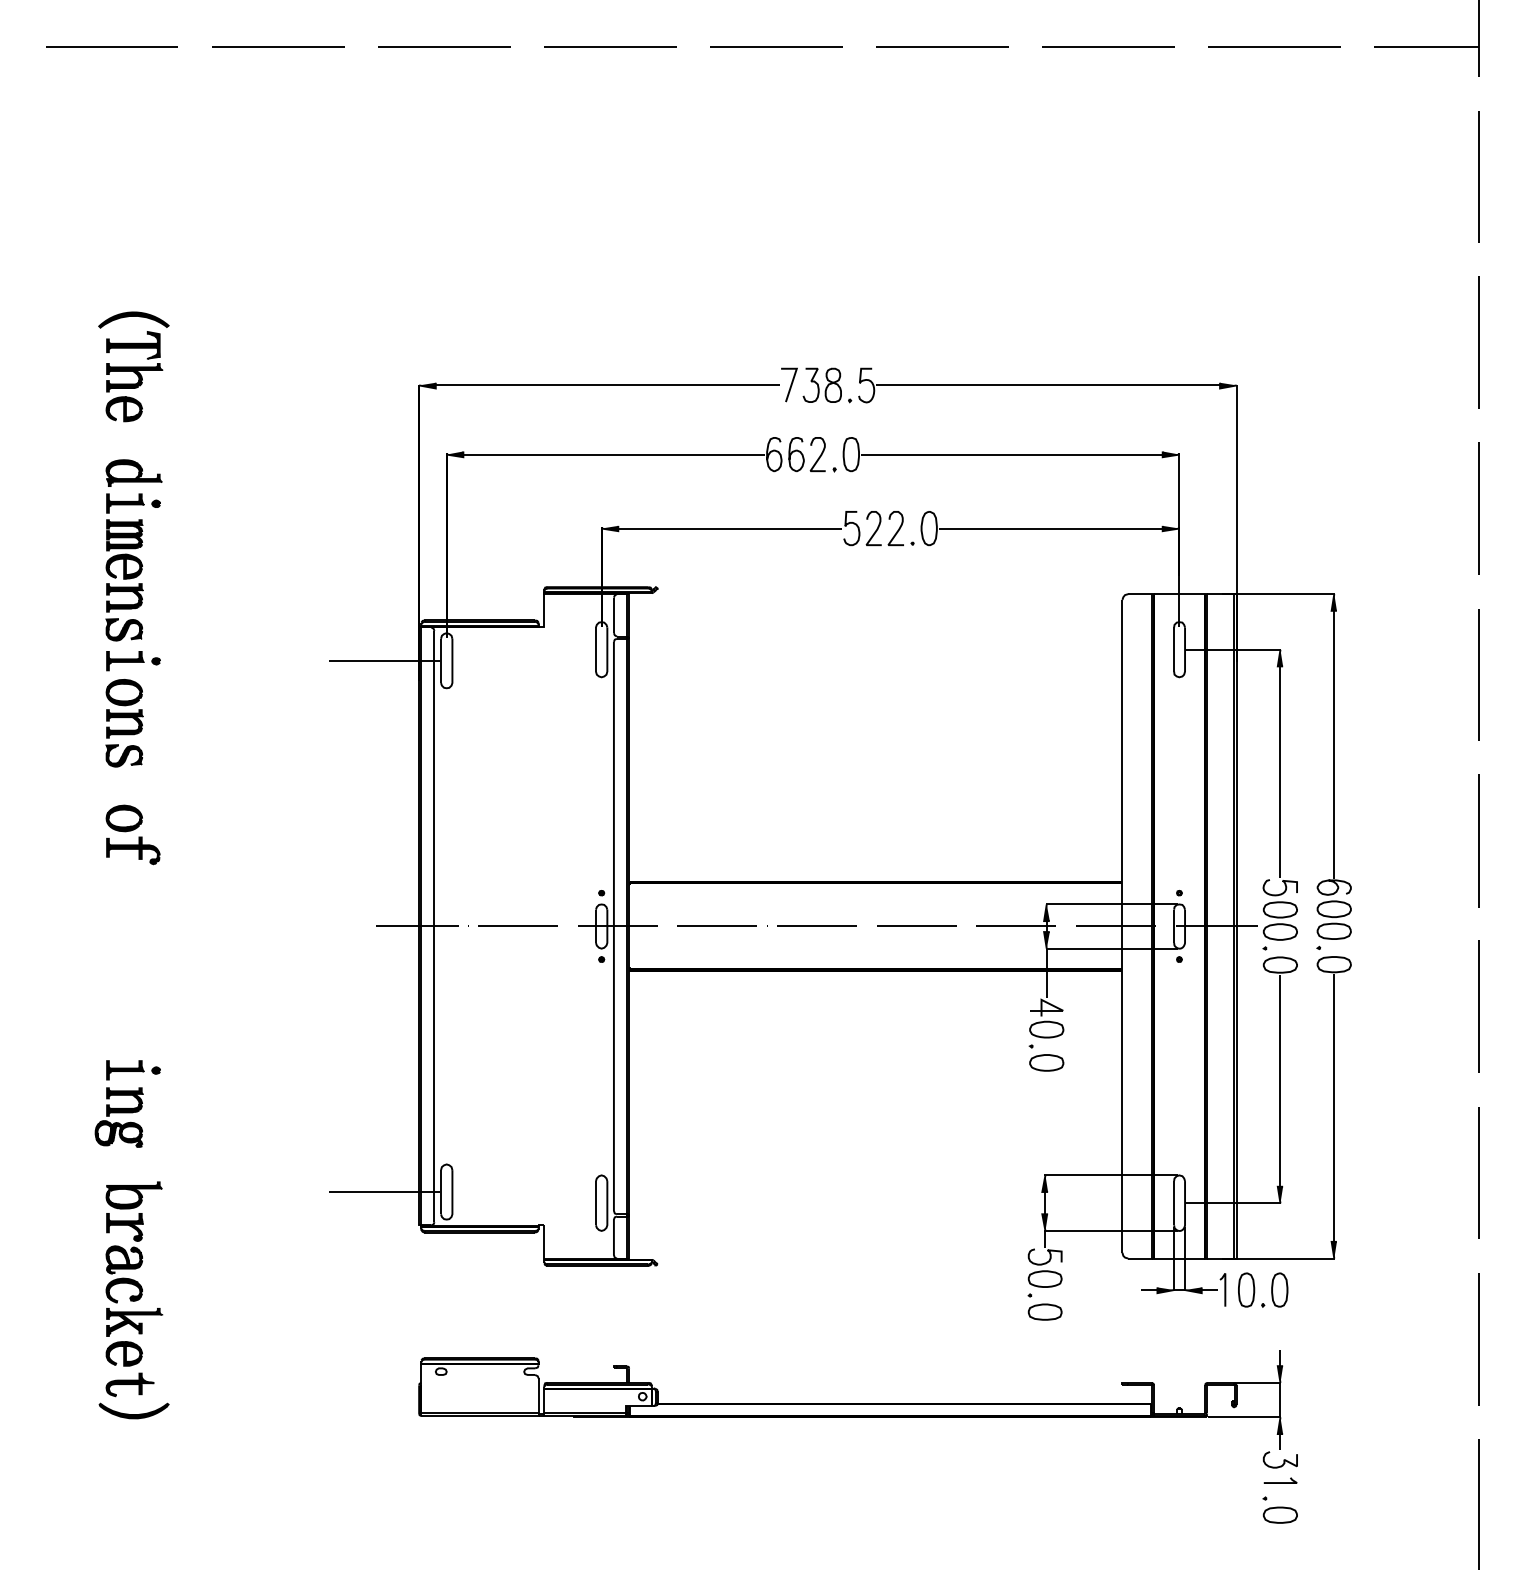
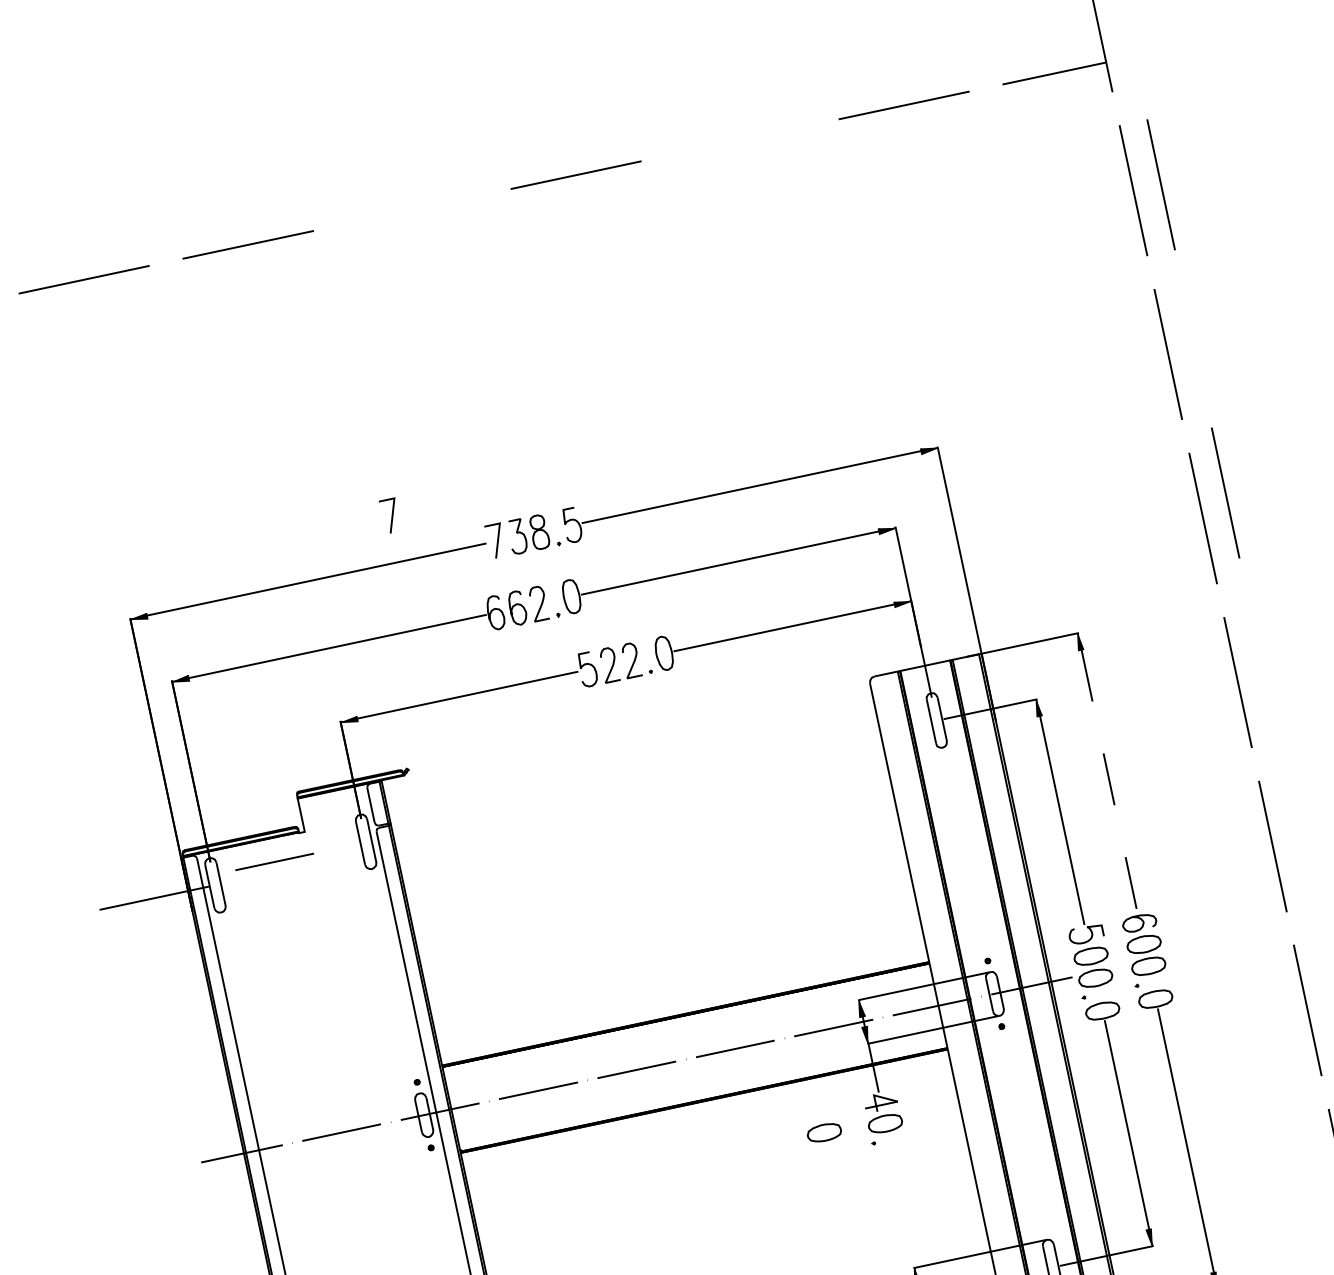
line: (776, 46) -> (412, 209), removed
line: (1108, 46) -> (740, 139), removed
line: (1506, 176) -> (1160, 184), added
line: (693, 338) -> (391, 515), added
line: (1505, 488) -> (1224, 492), added
line: (508, 649) -> (274, 861), added
line: (1334, 744) -> (1109, 781), solid -> dashed
part: (1046, 1062) -> (824, 1132), moved

